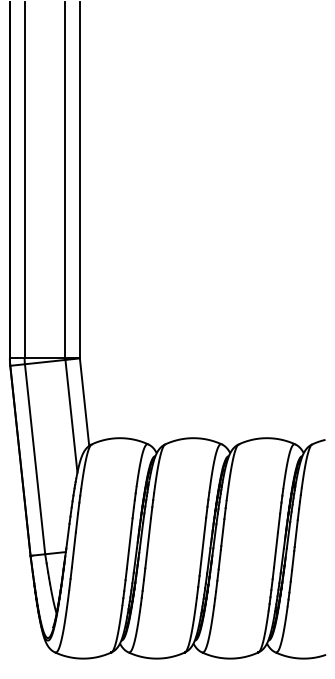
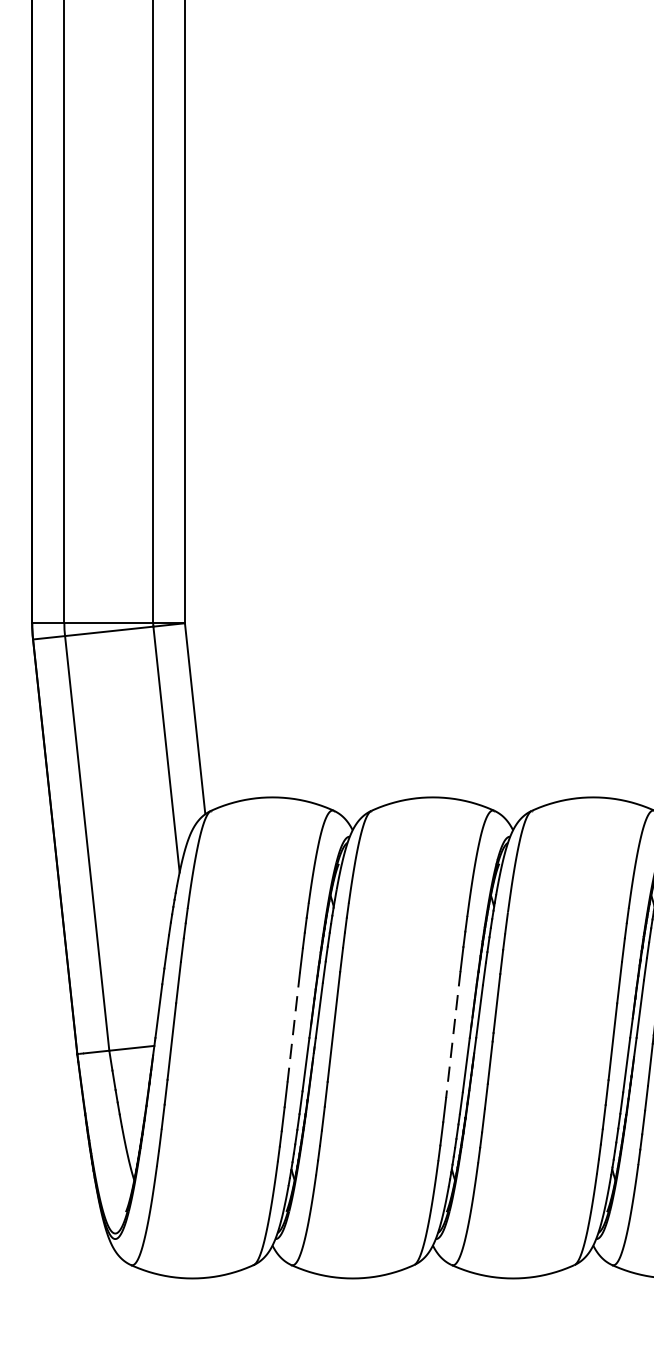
line: (129, 544) -> (293, 1029), solid -> dashed
line: (202, 547) -> (452, 1035), solid -> dashed

